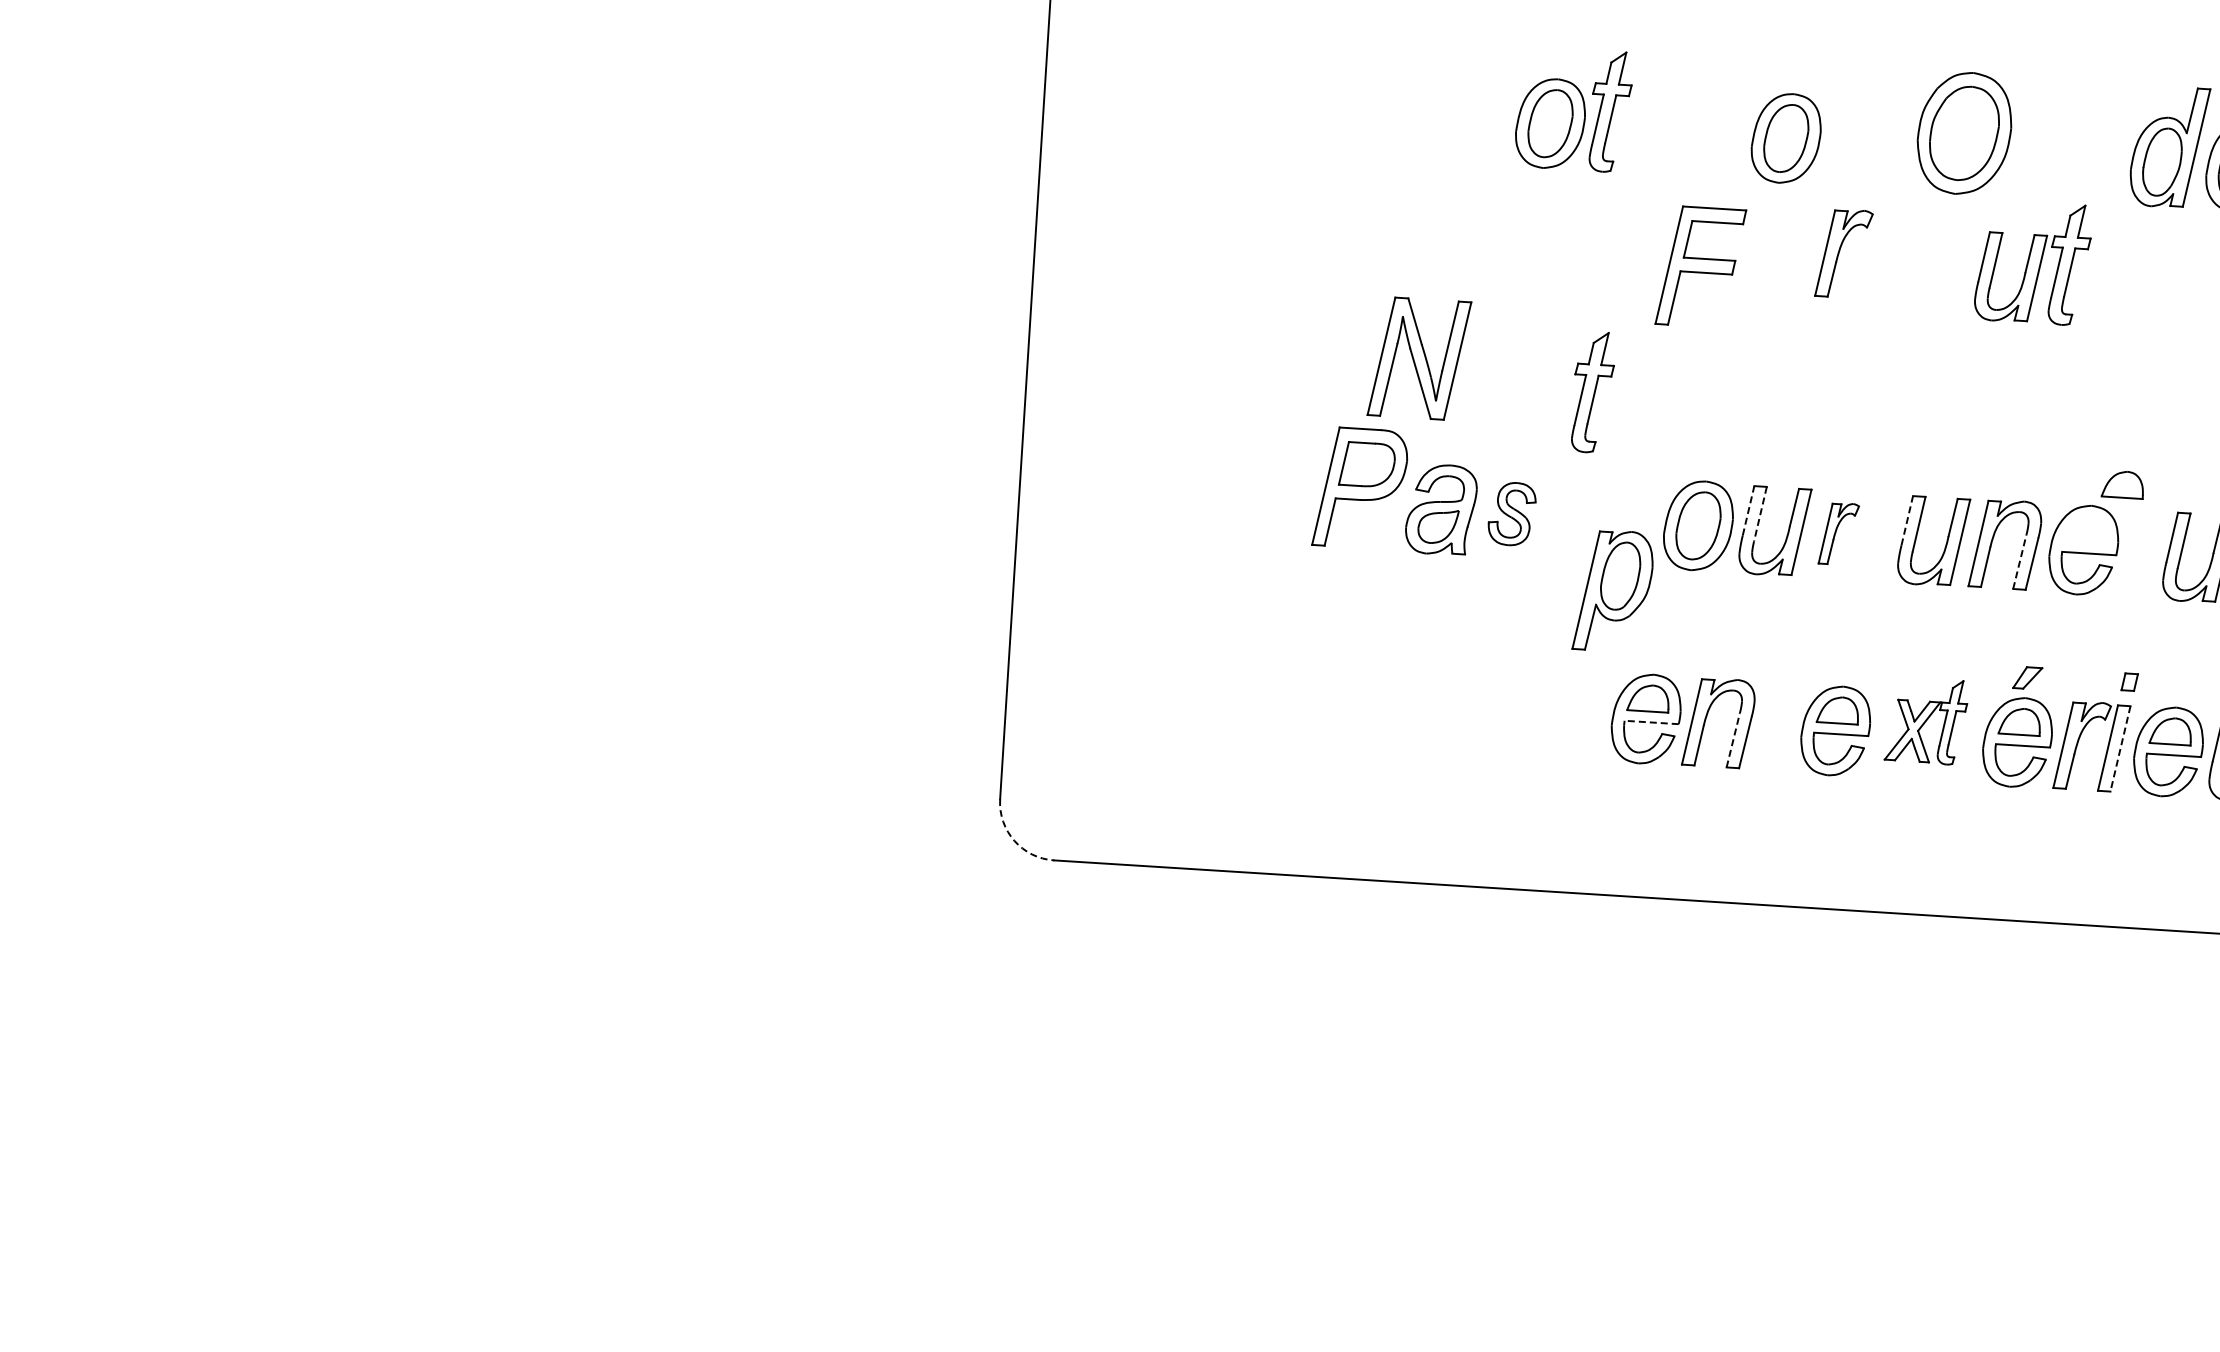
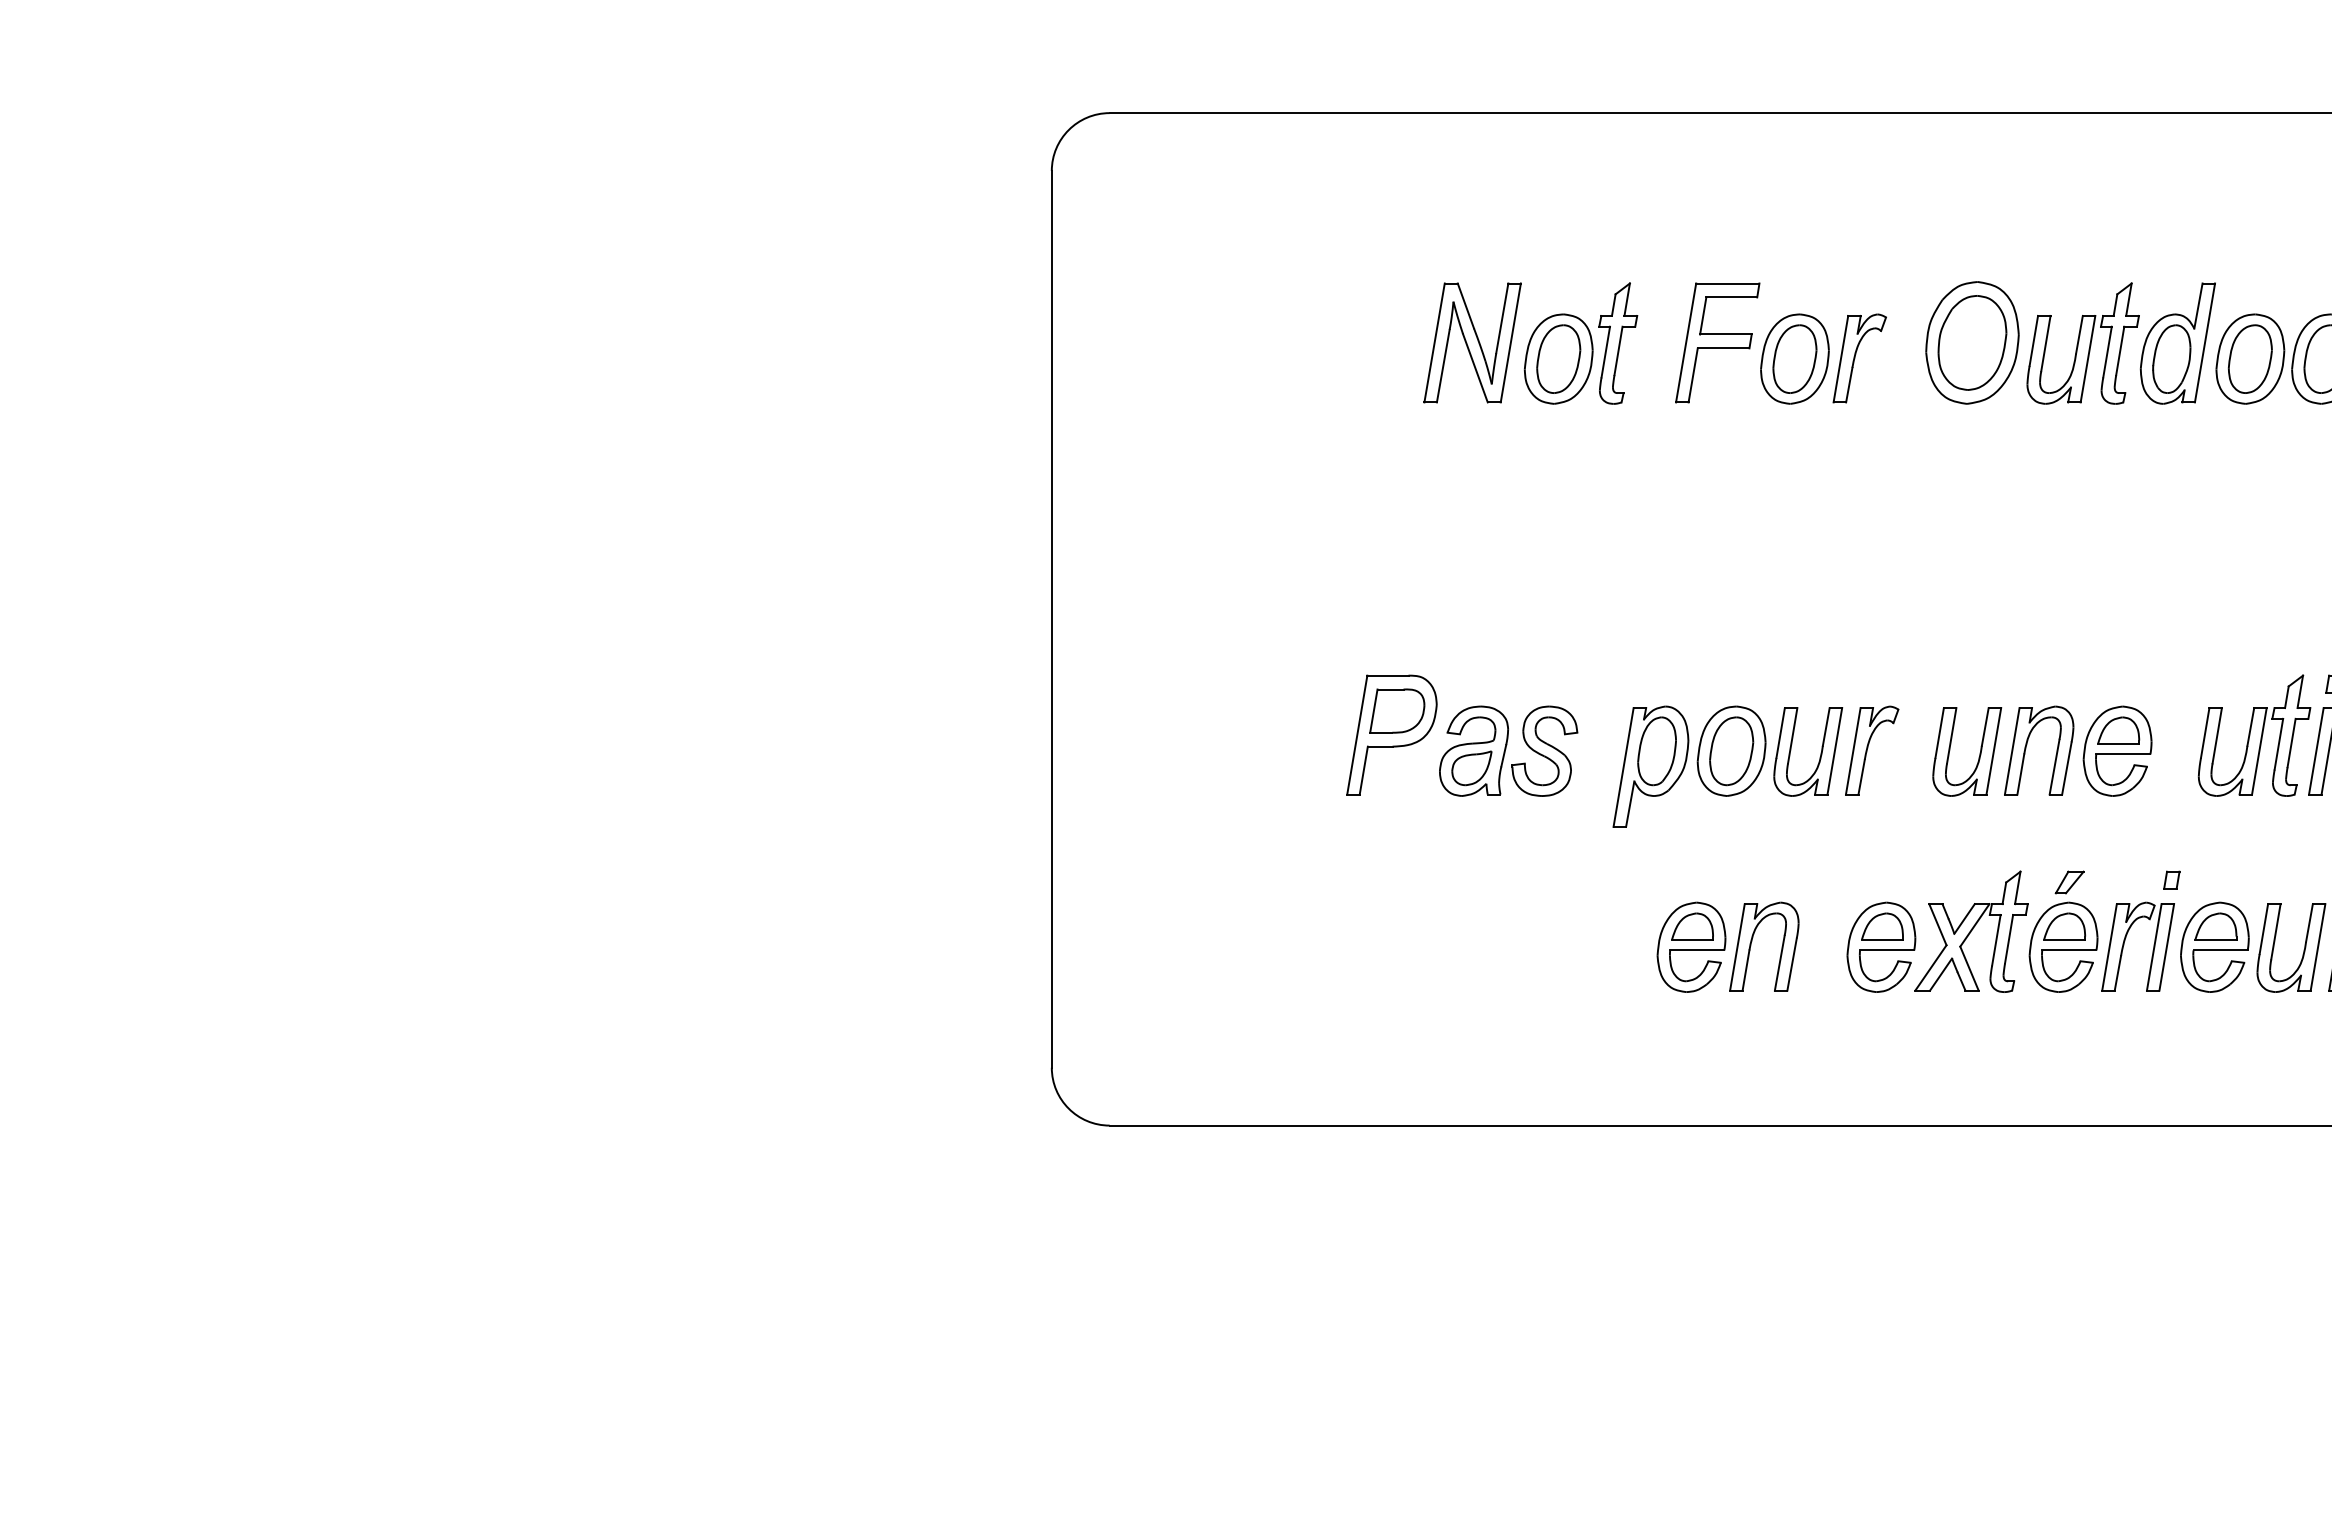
part: (1843, 253) -> (1859, 358), moved
part: (2032, 262) -> (2082, 343), moved
part: (1700, 266) -> (1717, 342), moved
part: (1419, 358) -> (1472, 342), moved
part: (1593, 392) -> (1618, 624), removed
part: (2122, 484) -> (2118, 730), moved
line: (1748, 510) -> (1780, 732), dashed -> solid
part: (1511, 513) -> (1544, 750), size x1.43
line: (1760, 514) -> (1792, 736), dashed -> solid
line: (1907, 520) -> (1939, 732), dashed -> solid
part: (1839, 533) -> (1872, 750), size x1.43
line: (2019, 562) -> (2054, 767), dashed -> solid
part: (1613, 590) -> (1650, 766), moved
part: (1926, 720) -> (1971, 931), size x1.43
line: (1650, 722) -> (1696, 950), dashed -> solid
line: (1732, 740) -> (1779, 963), dashed -> solid
line: (2120, 749) -> (2166, 947), dashed -> solid
arc: (1014, 840) -> (1068, 1108), dashed -> solid

